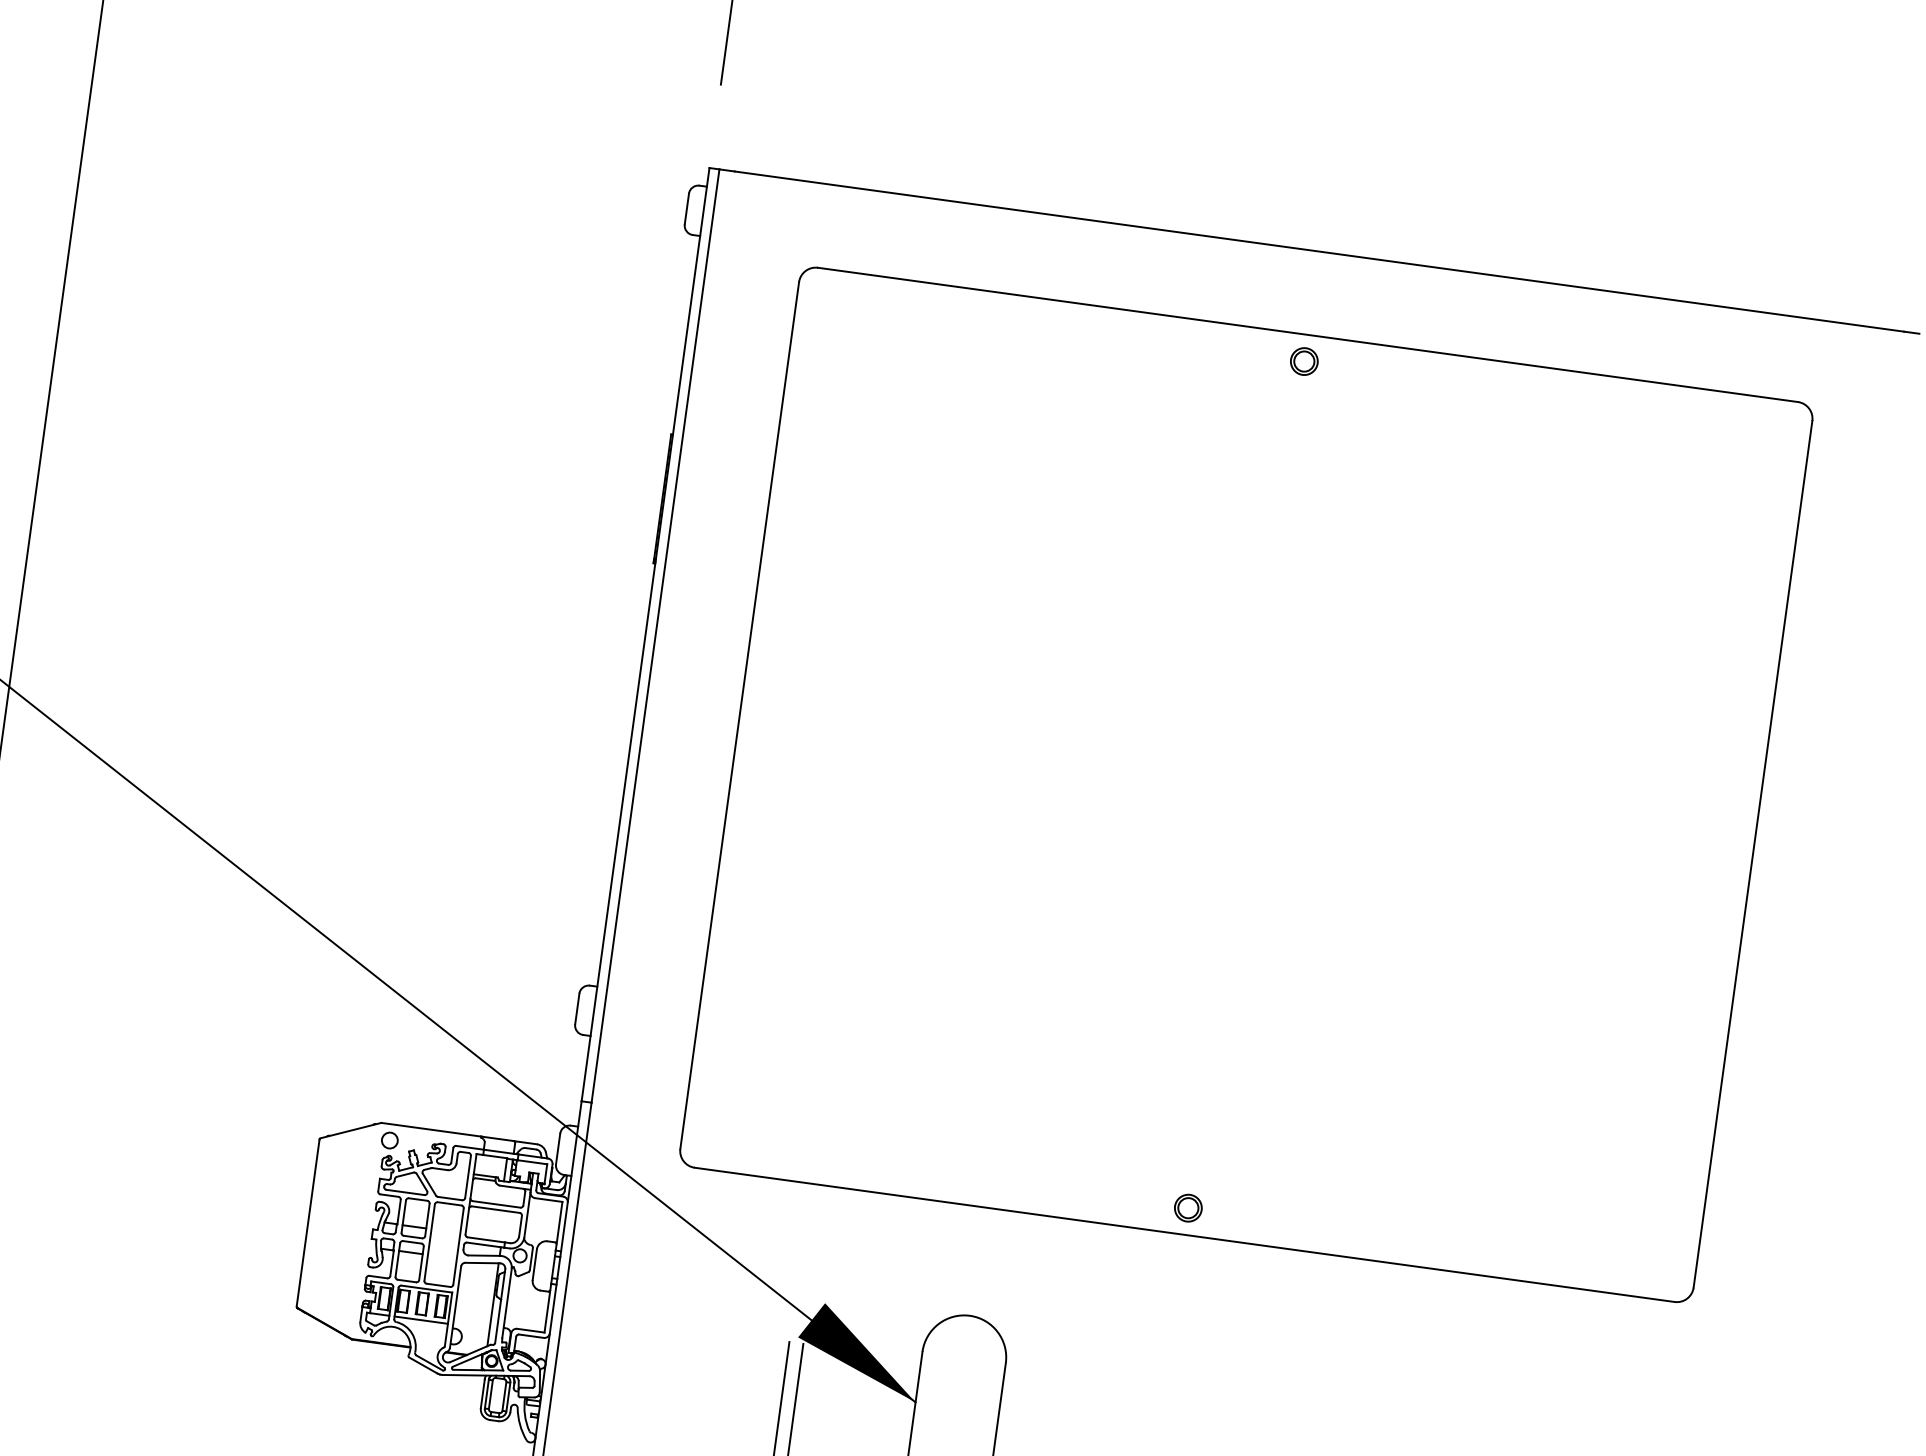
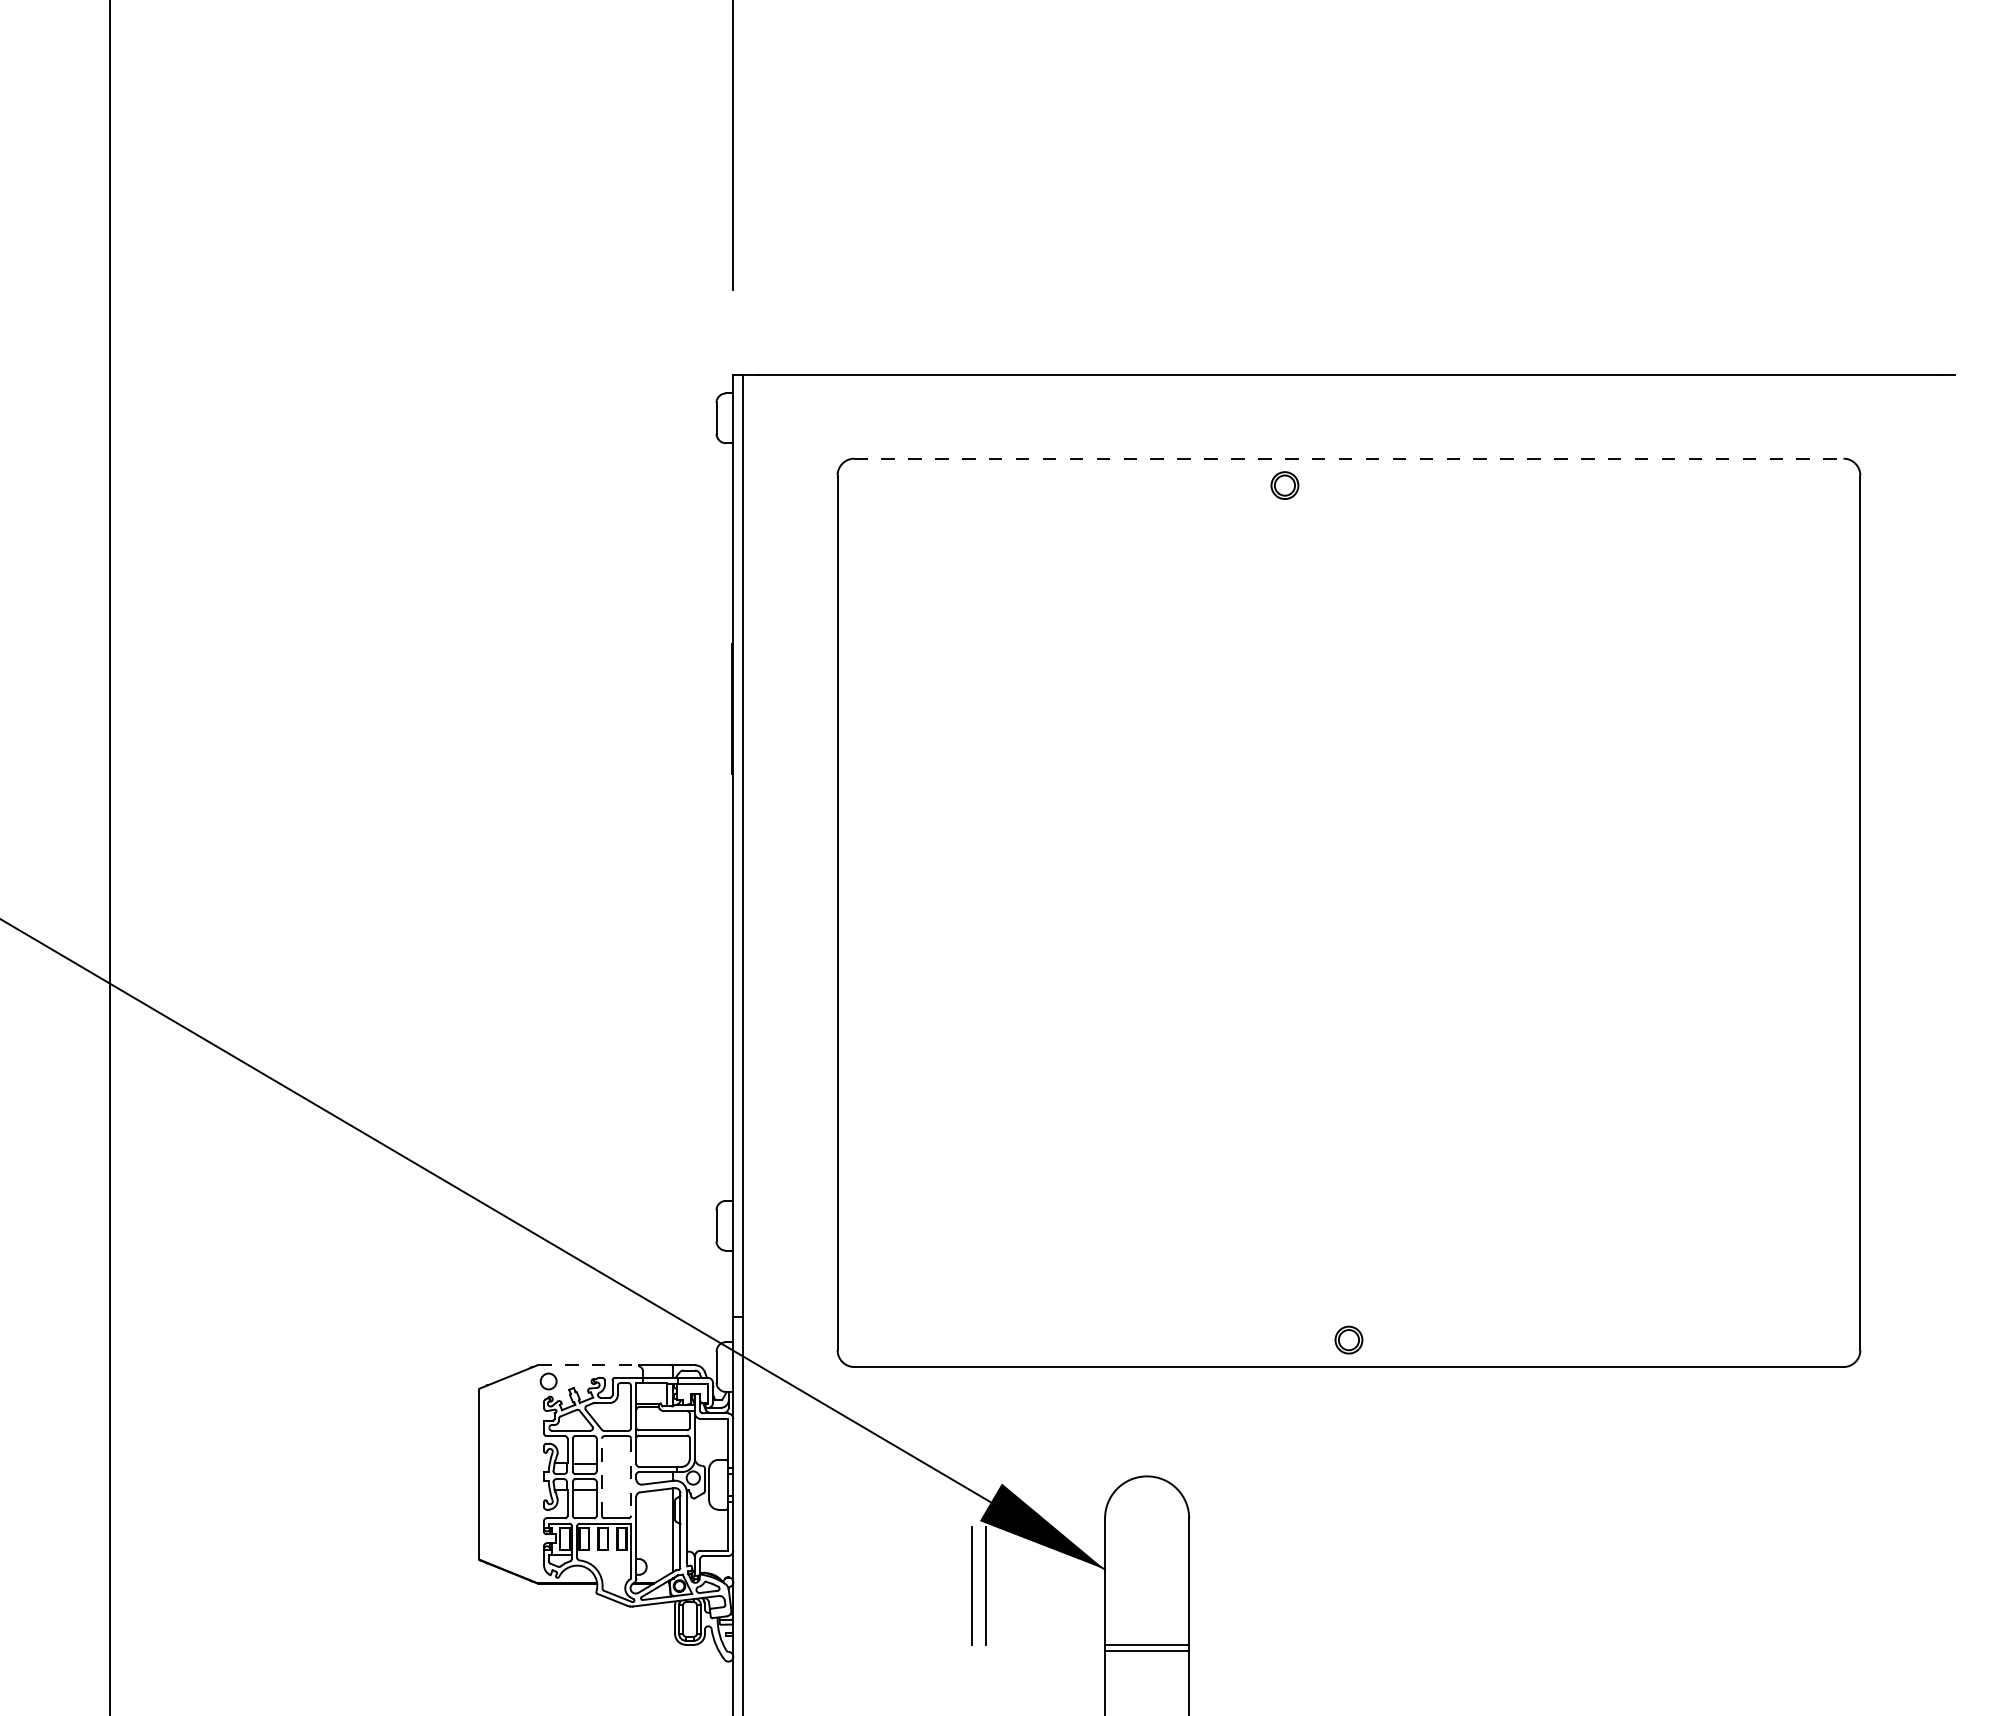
line: (1307, 334) -> (1348, 458), solid -> dashed
part: (1303, 361) -> (1284, 485), moved
line: (431, 1130) -> (588, 1365), solid -> dashed
line: (429, 1241) -> (601, 1476), solid -> dashed
line: (458, 1246) -> (631, 1477), solid -> dashed
line: (421, 1320) -> (604, 1555), removed

